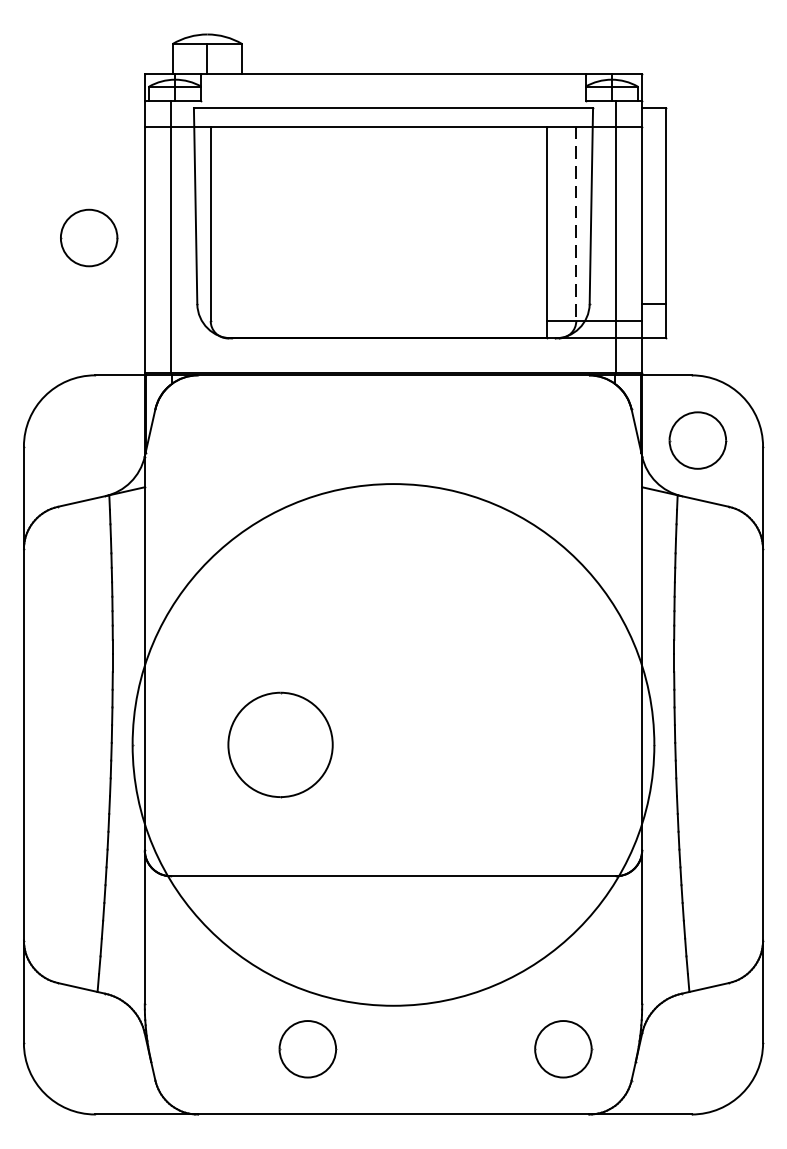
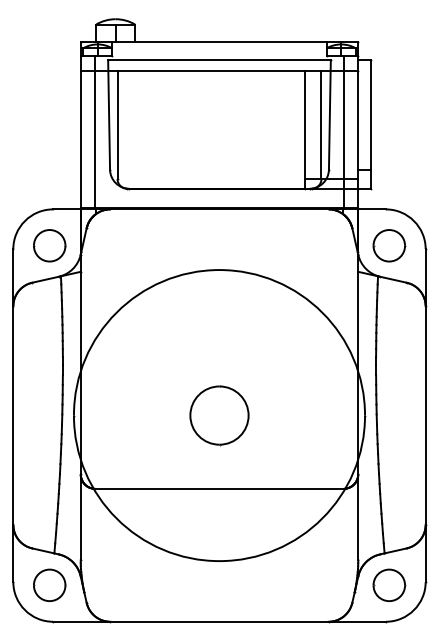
line: (576, 224) -> (321, 125), dashed -> solid
part: (88, 237) -> (49, 245), moved
part: (280, 744) -> (219, 415), moved
part: (307, 1047) -> (49, 584), moved
part: (563, 1047) -> (389, 584), moved

